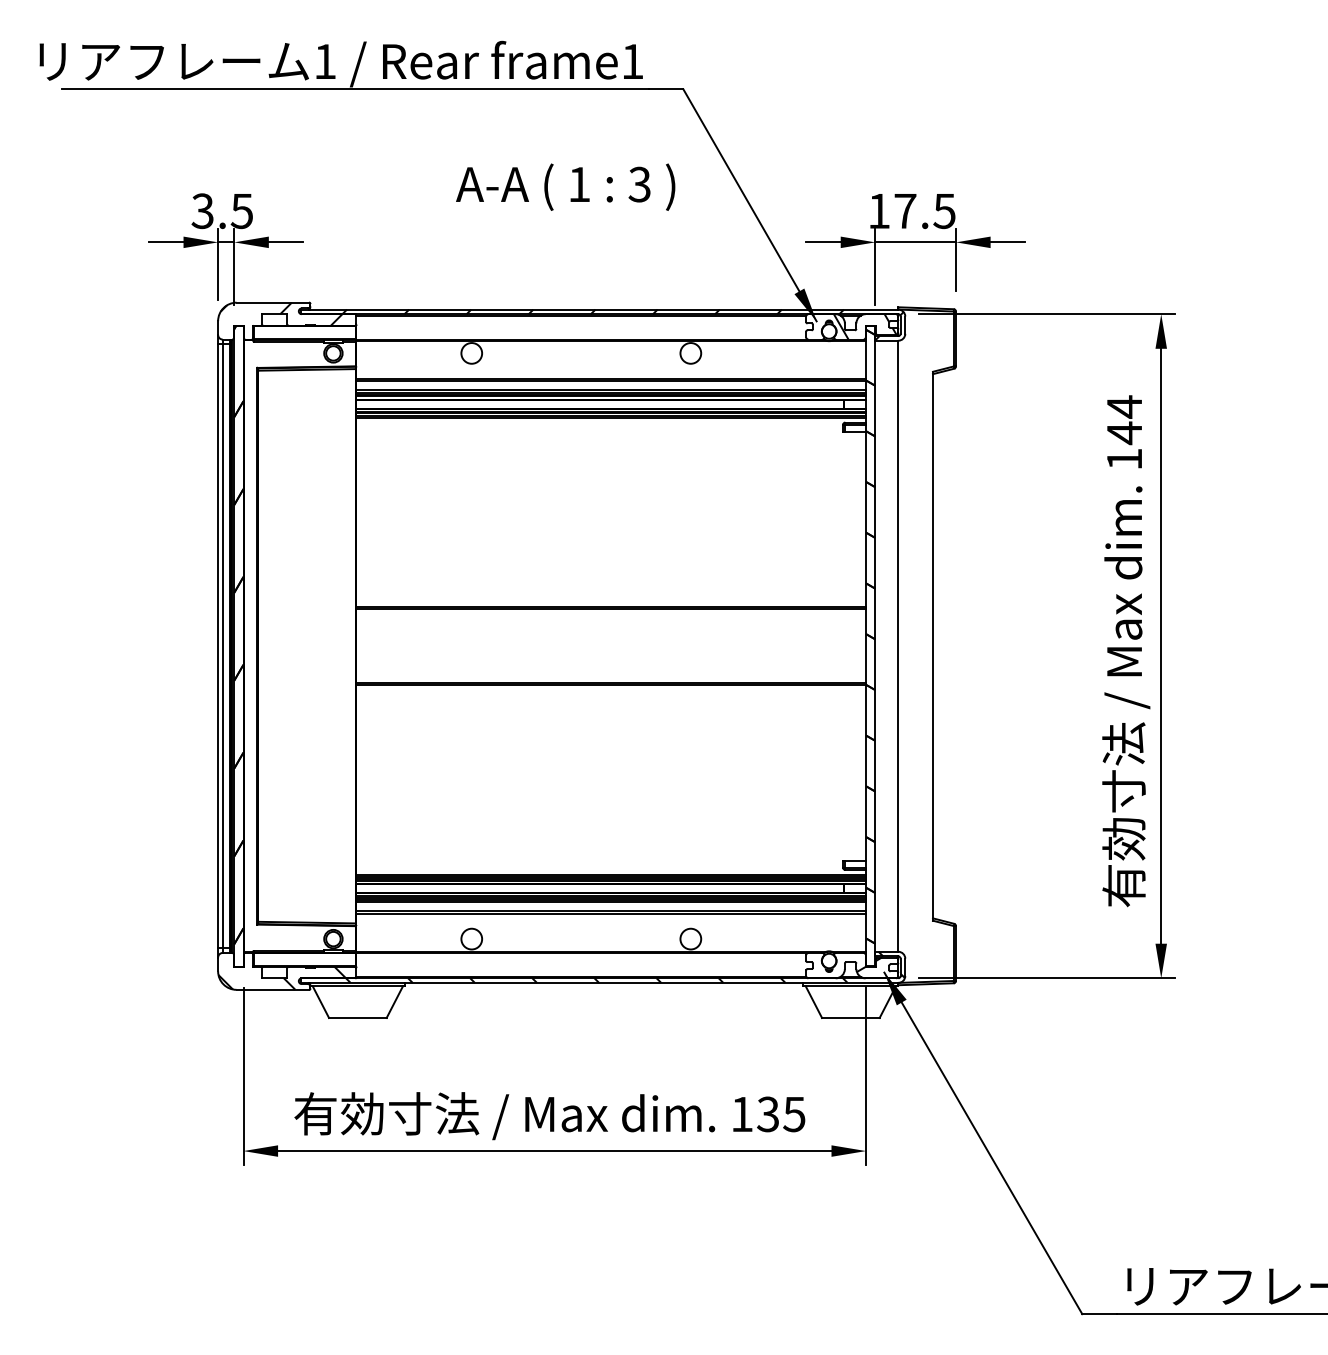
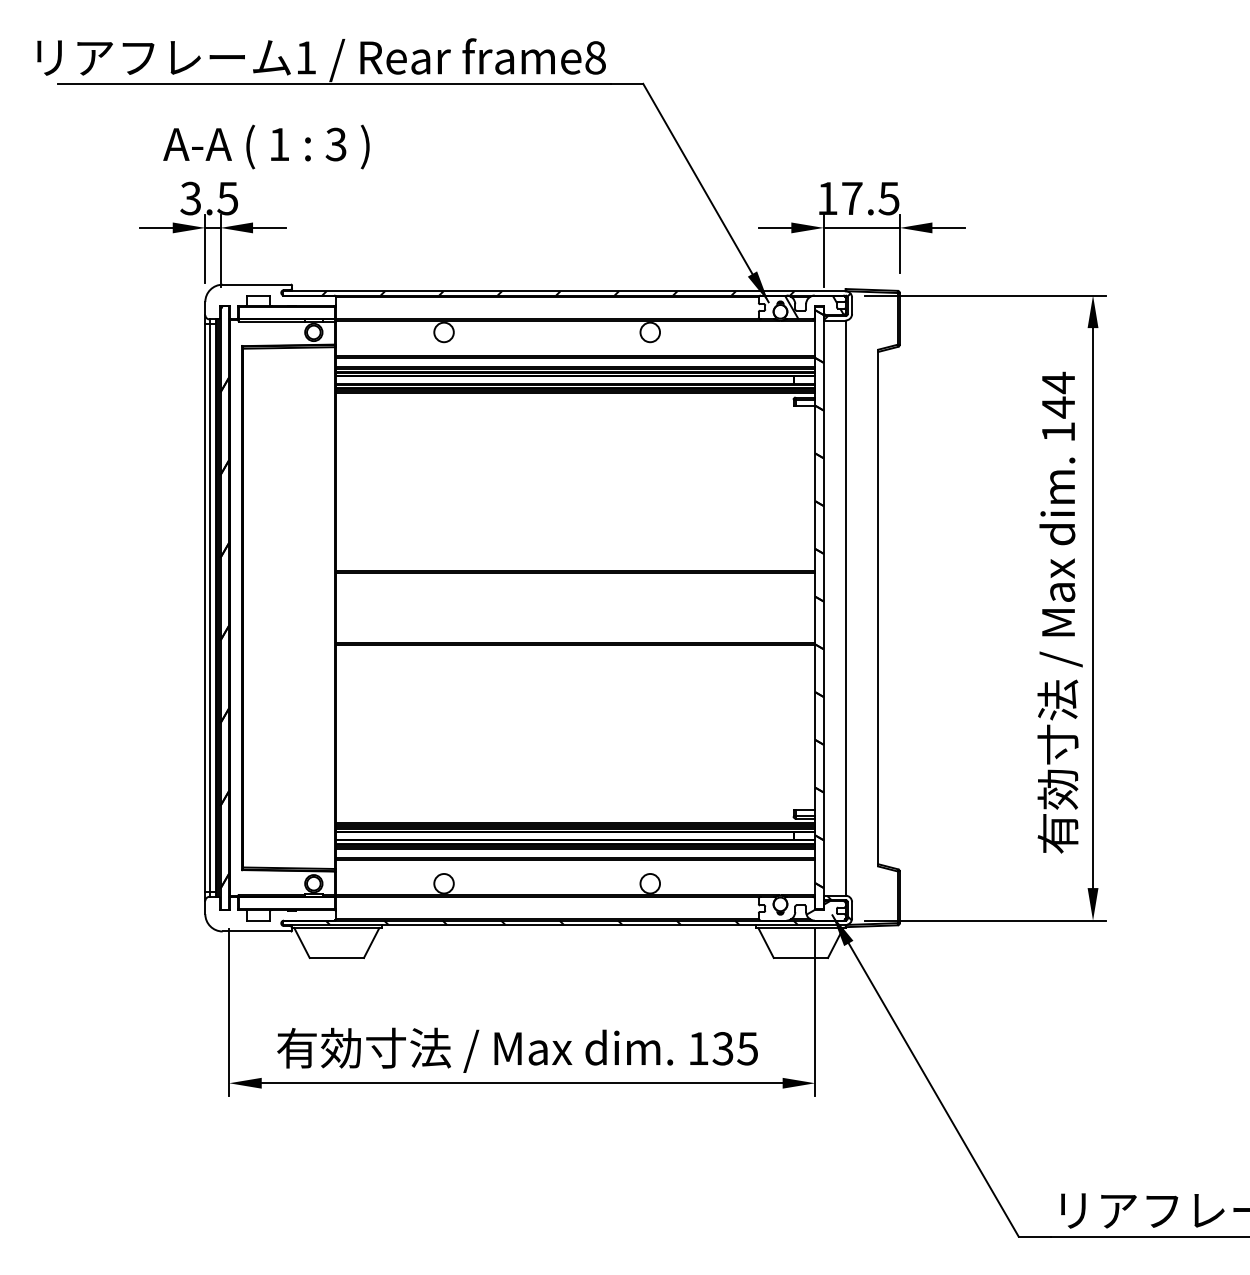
text: (632, 61) -> (595, 57), frame1 -> frame8
text: (565, 186) -> (266, 146), moved
hatch: (281, 314) -> (264, 295), removed
hatch: (282, 978) -> (265, 920), removed

